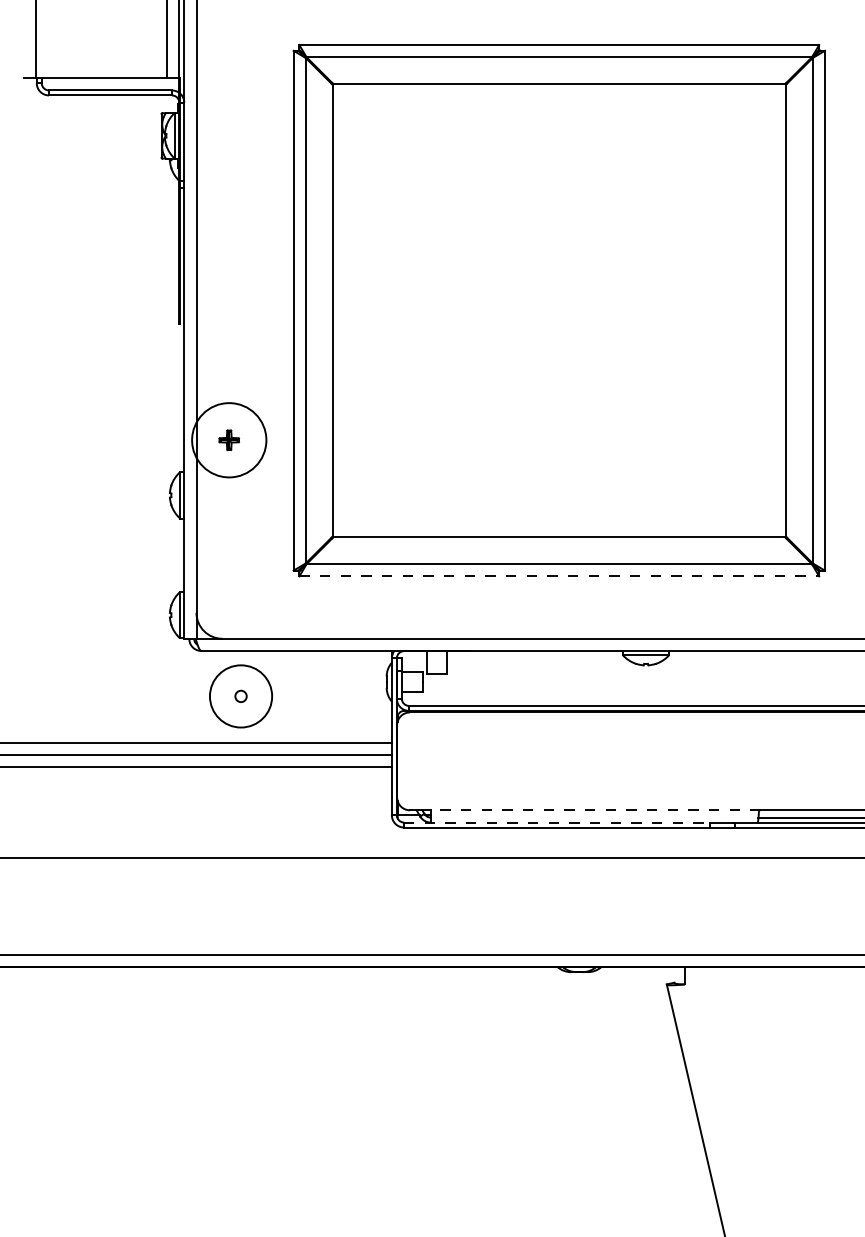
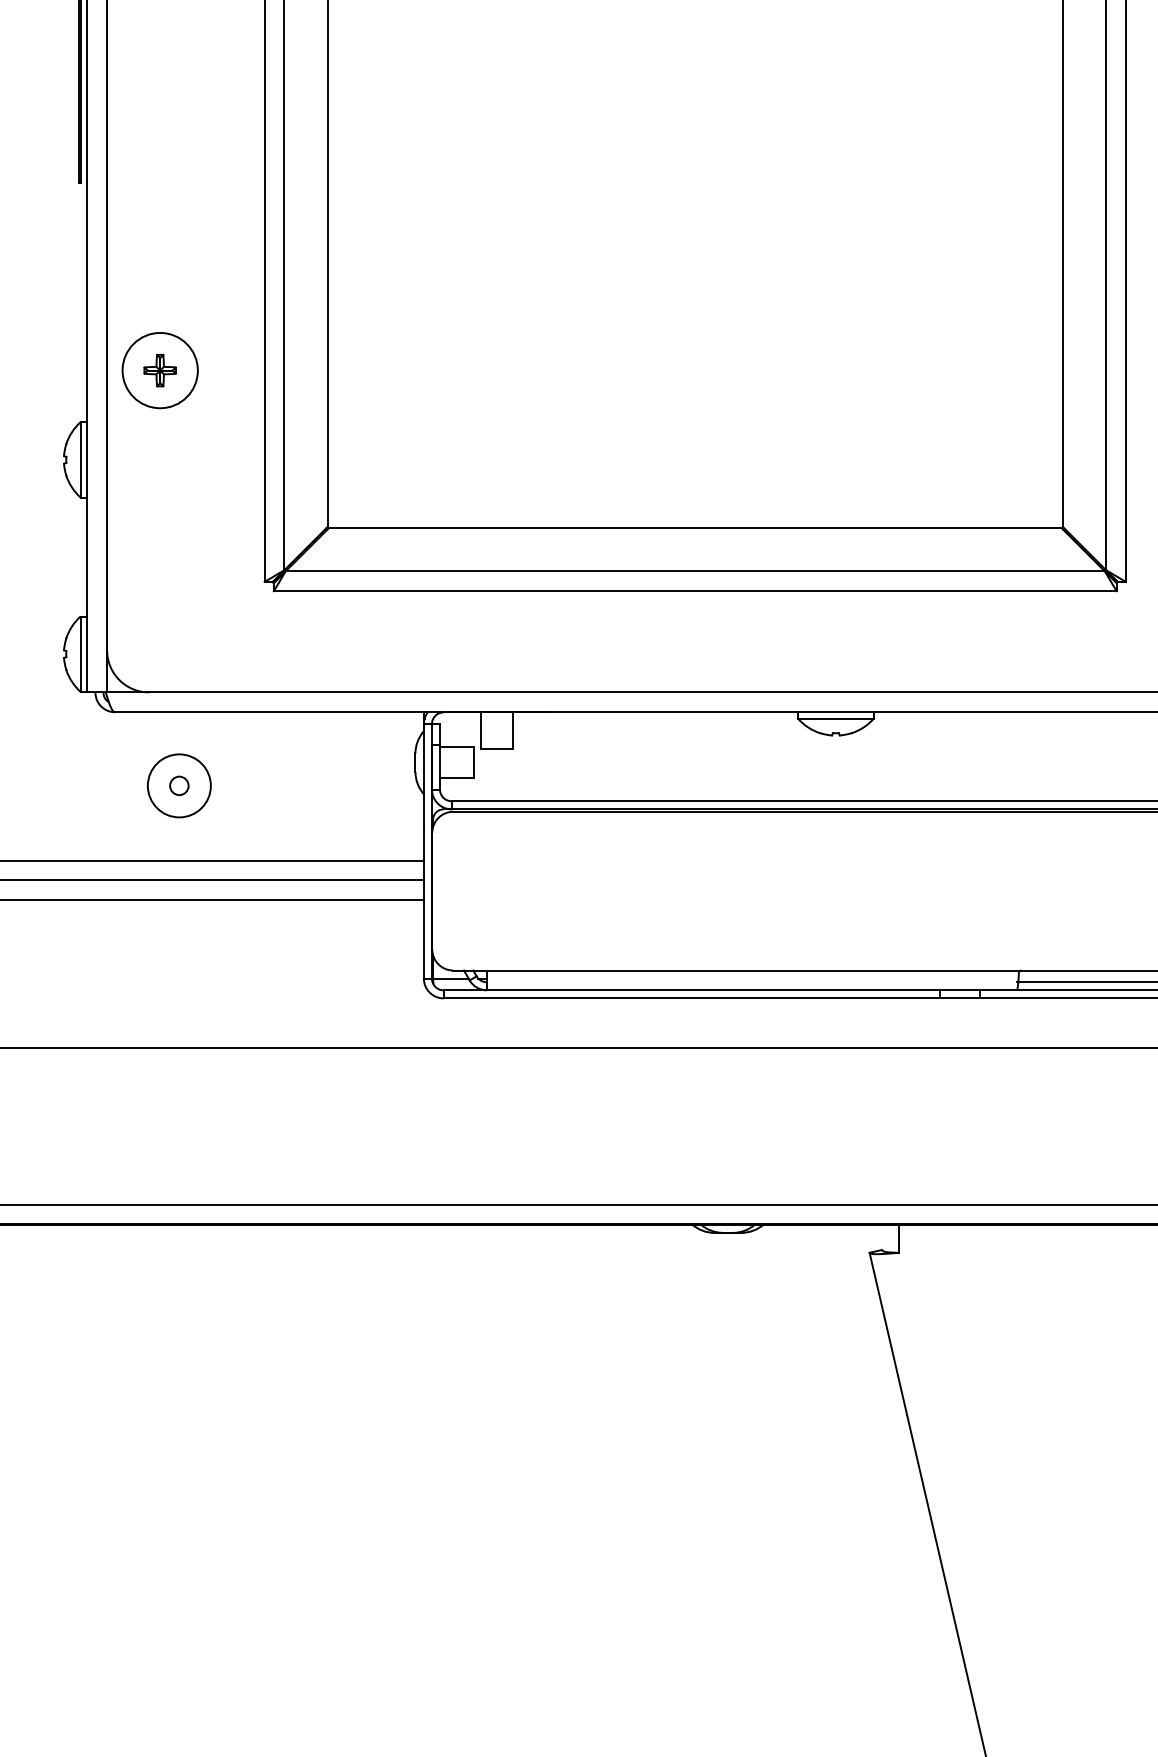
circle: (229, 440) -> (160, 370), size x0.62
line: (559, 576) -> (695, 591), dashed -> solid
circle: (240, 696) -> (178, 785), size x0.62
line: (595, 810) -> (753, 970), dashed -> solid
line: (557, 822) -> (692, 990), dashed -> solid

